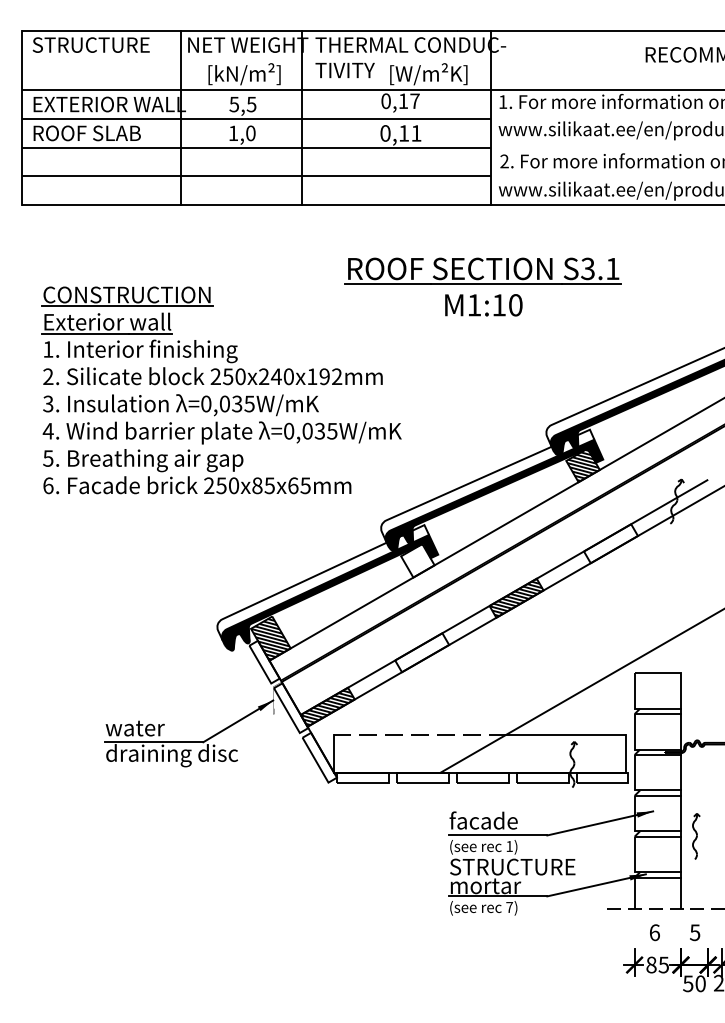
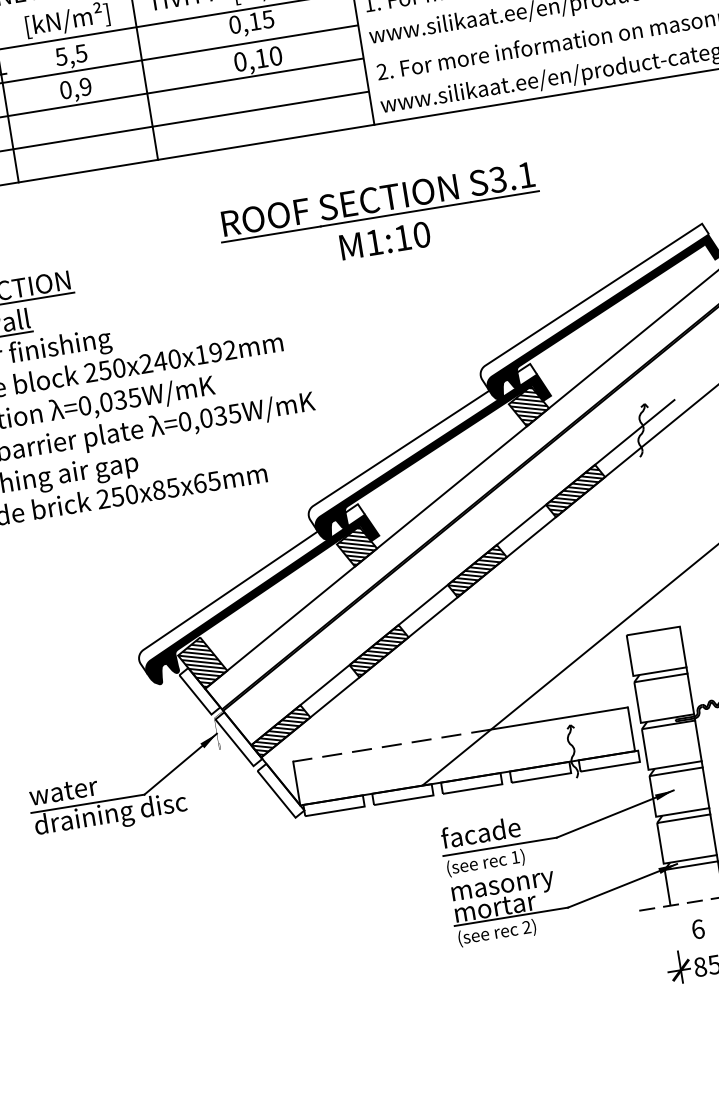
text: (414, 101) -> (267, 19), 0,17 -> 0,15
text: (241, 133) -> (75, 88), 1,0 -> 0,9
text: (416, 133) -> (275, 56), 0,11 -> 0,10
hatch: (610, 542) -> (574, 489), added
hatch: (417, 560) -> (356, 546), added
hatch: (421, 651) -> (378, 649), added
text: (512, 869) -> (523, 883), STRUCTURE -> masonry
text: (509, 906) -> (526, 926), 7) -> 2)

